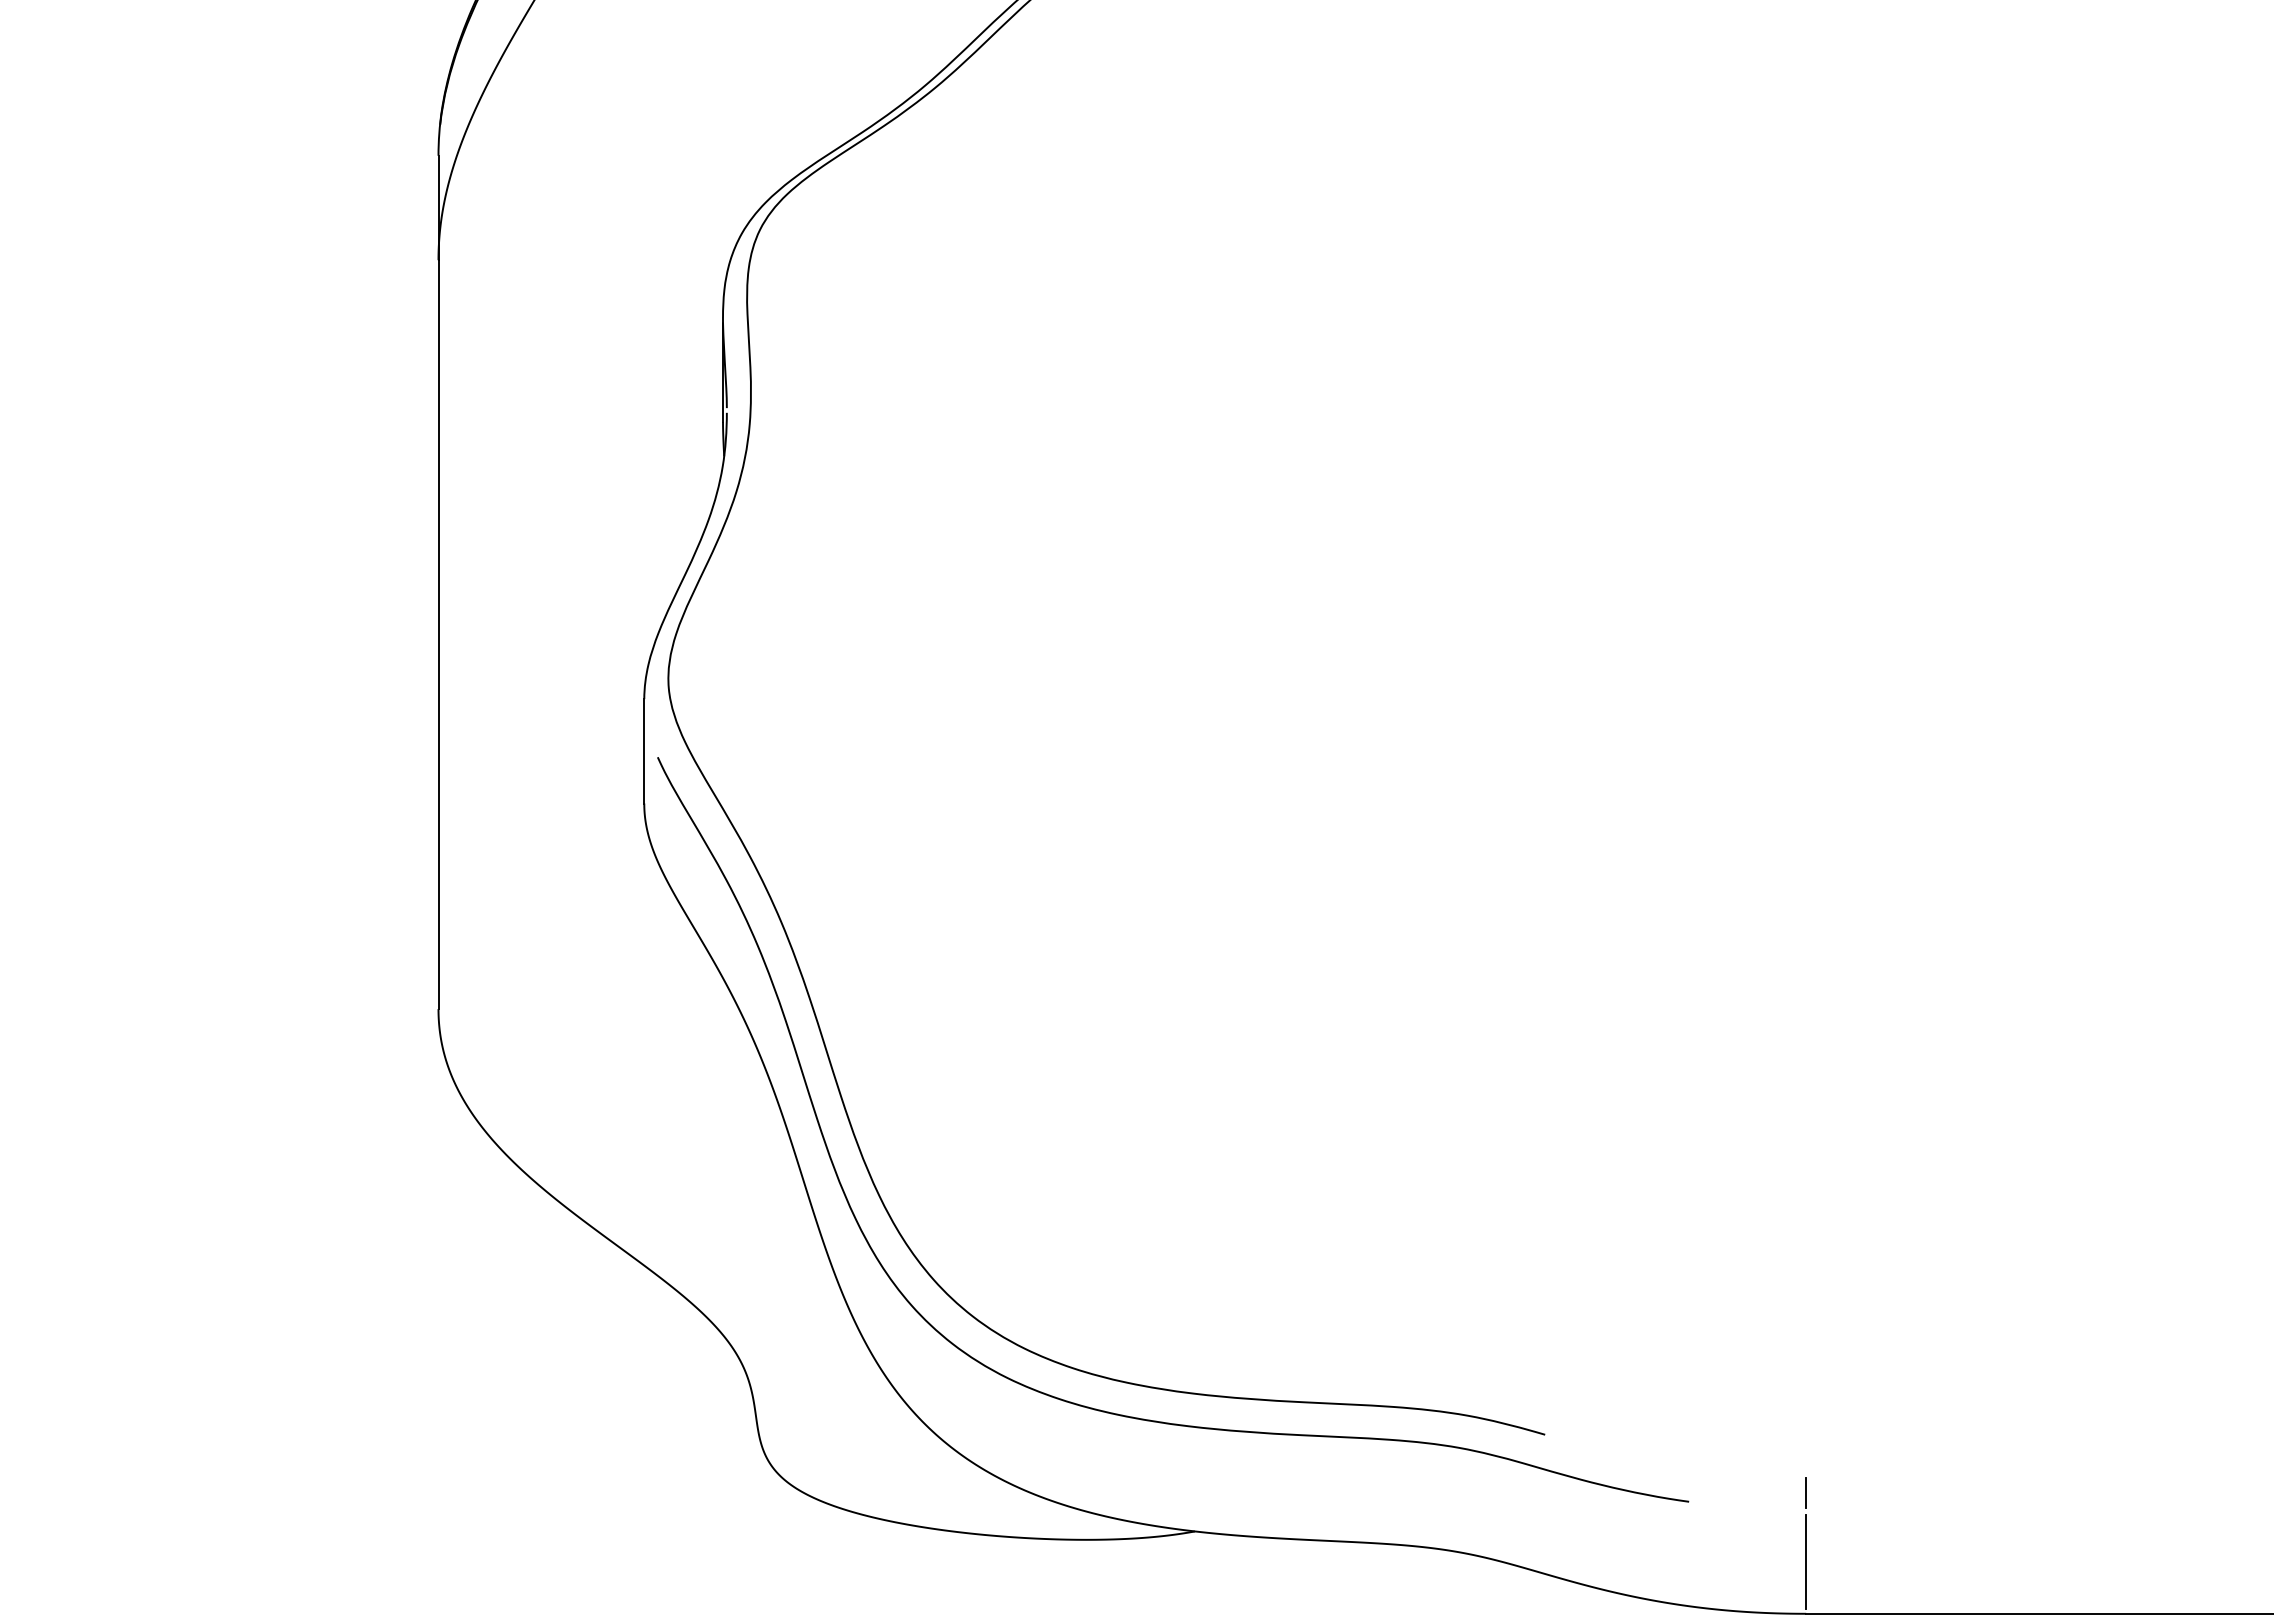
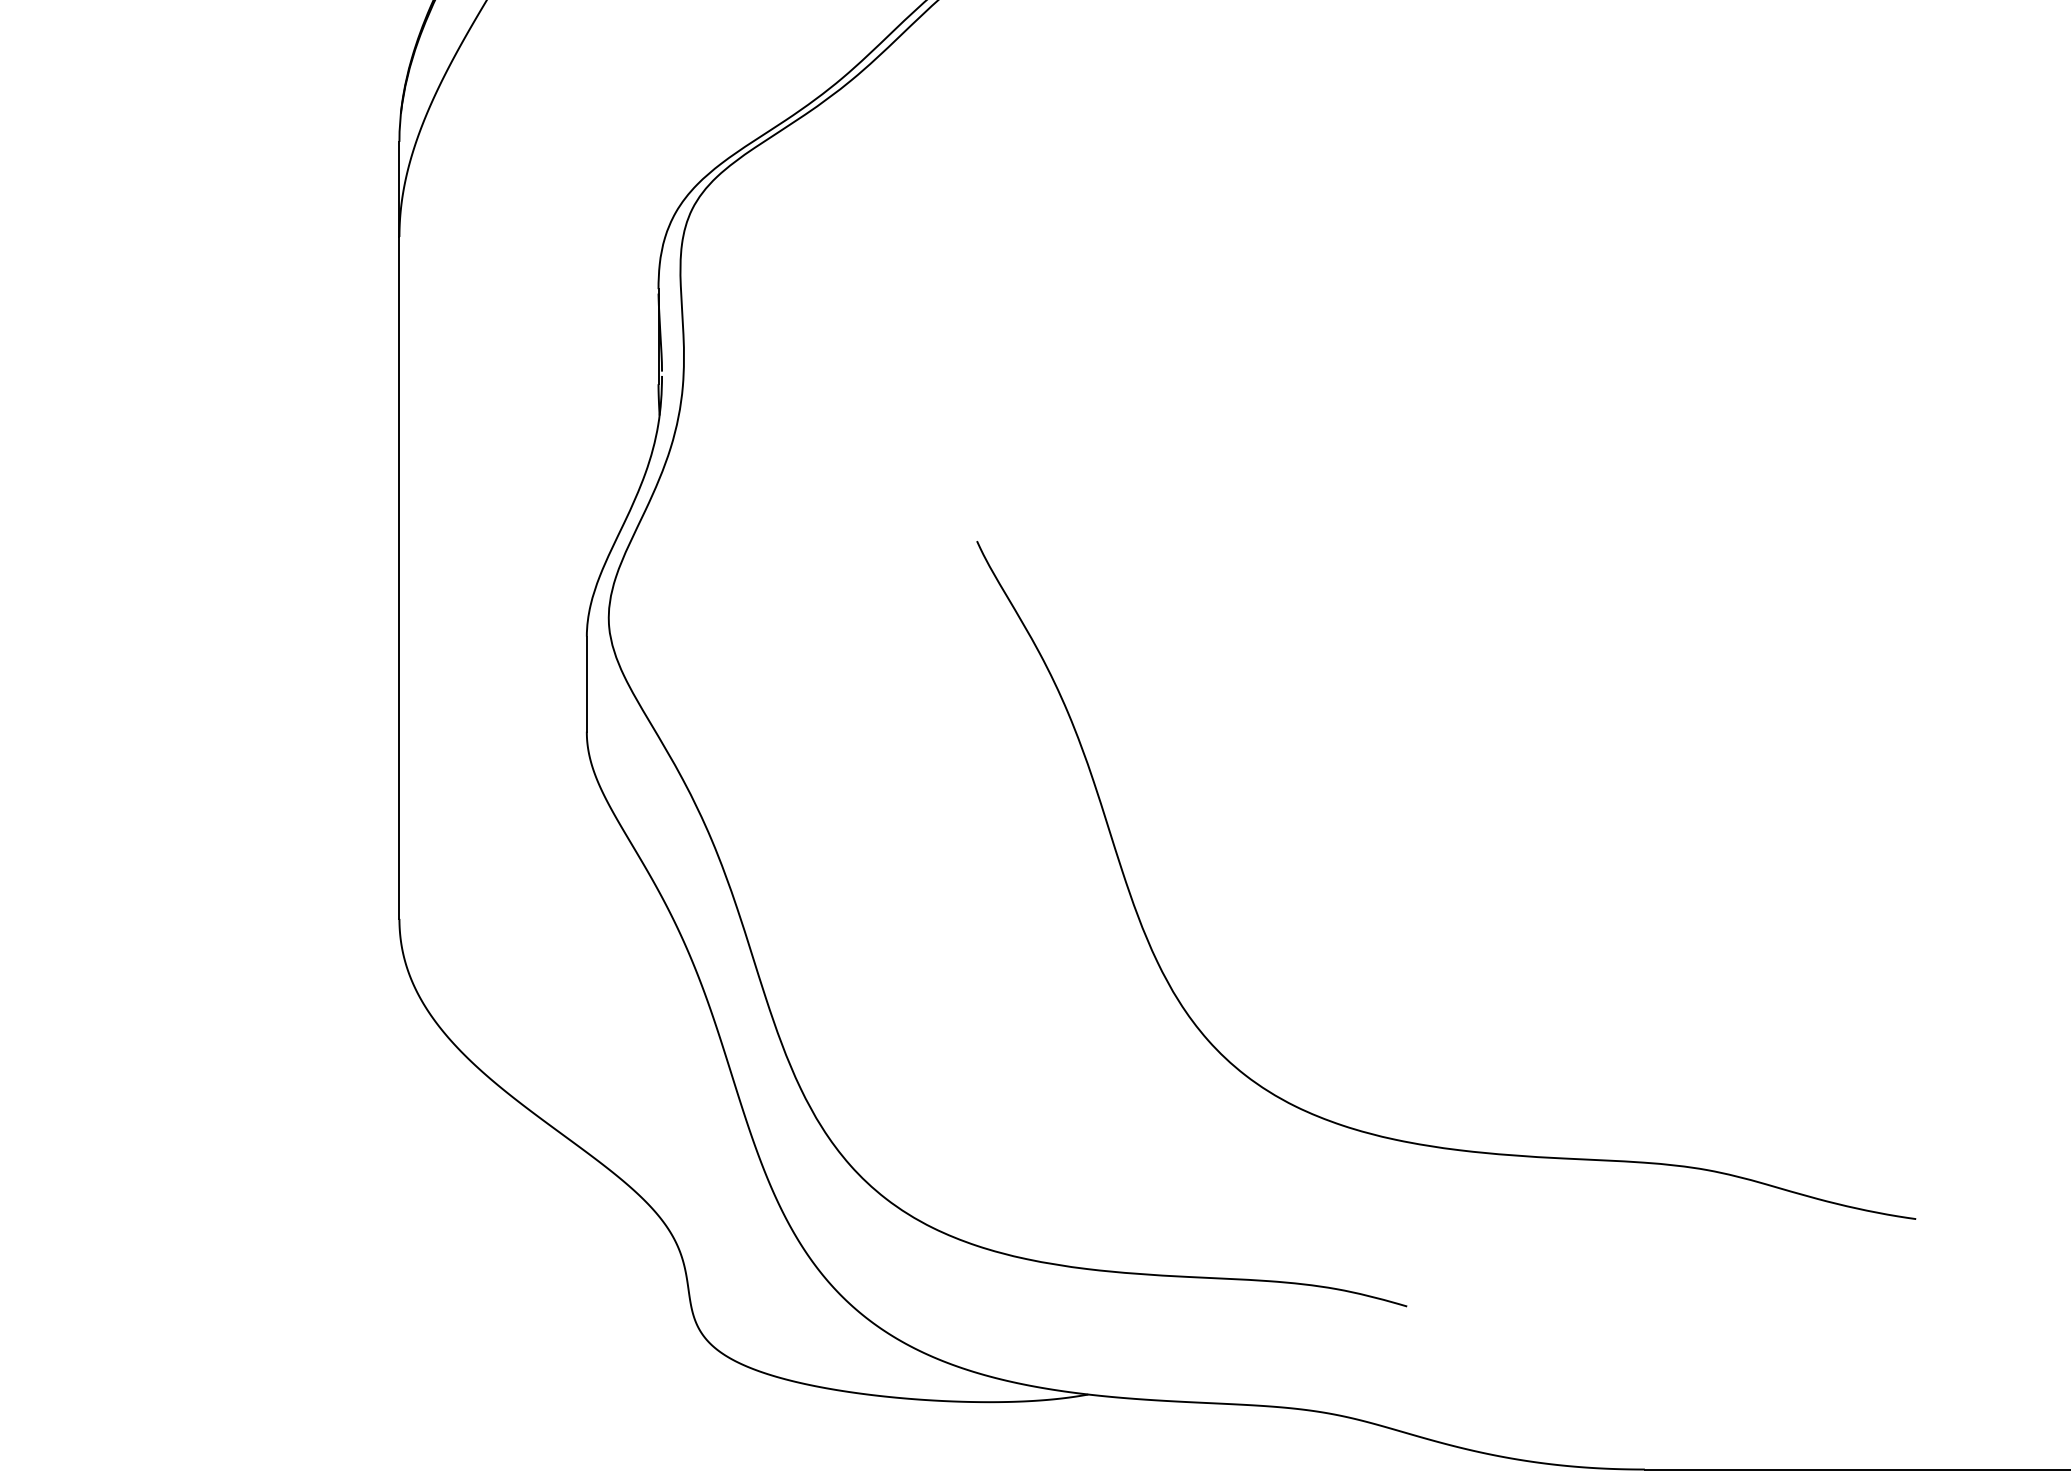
curve: (1113, 1412) -> (1391, 1137), moved
line: (1806, 1492) -> (1645, 1359), removed
line: (1806, 1561) -> (1645, 1421), removed

